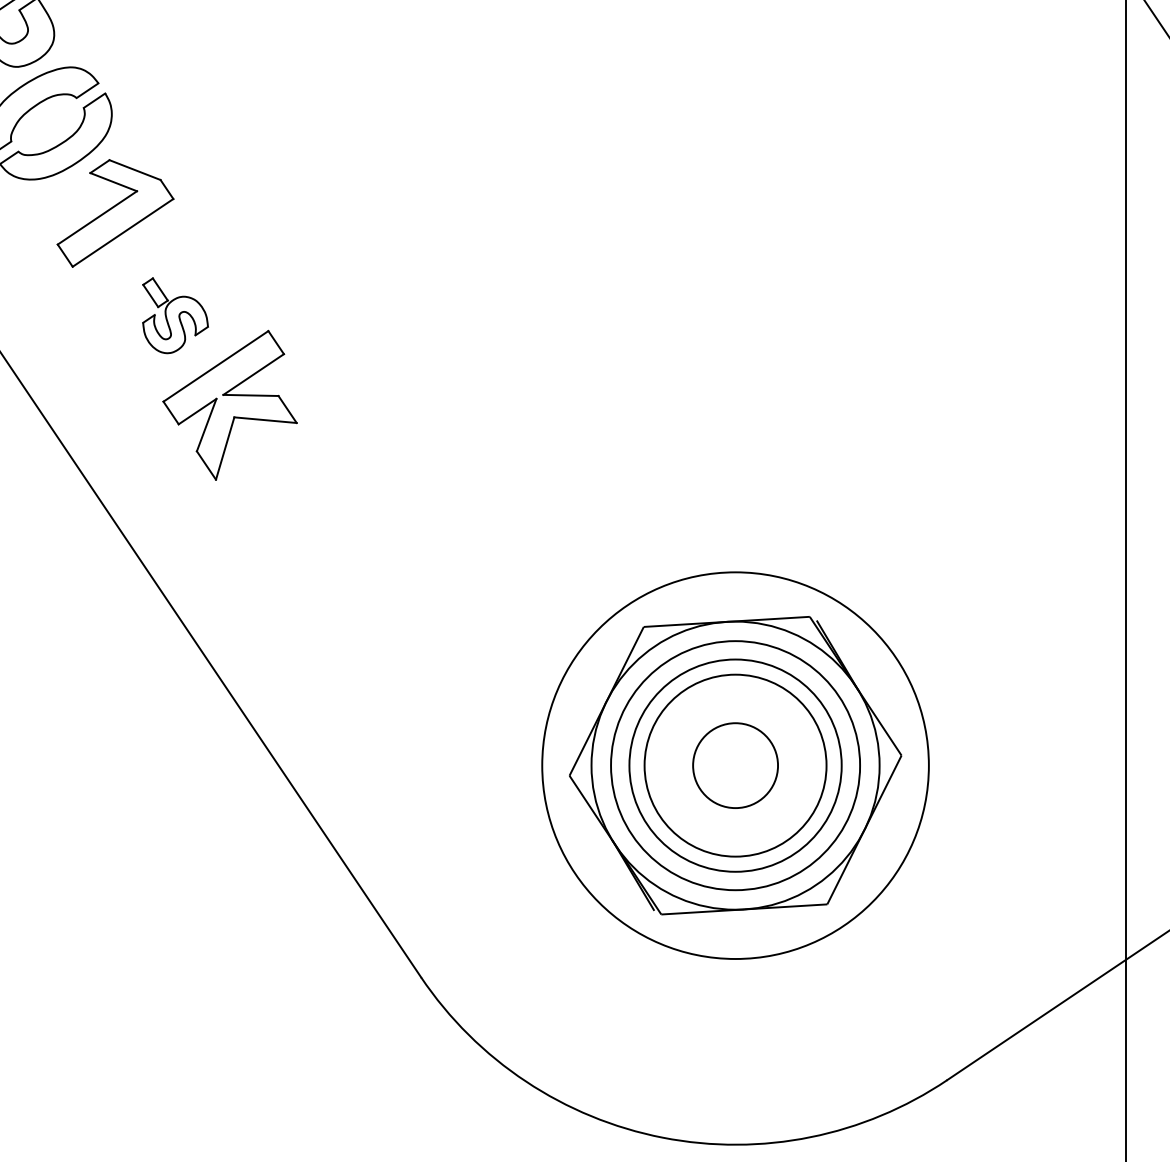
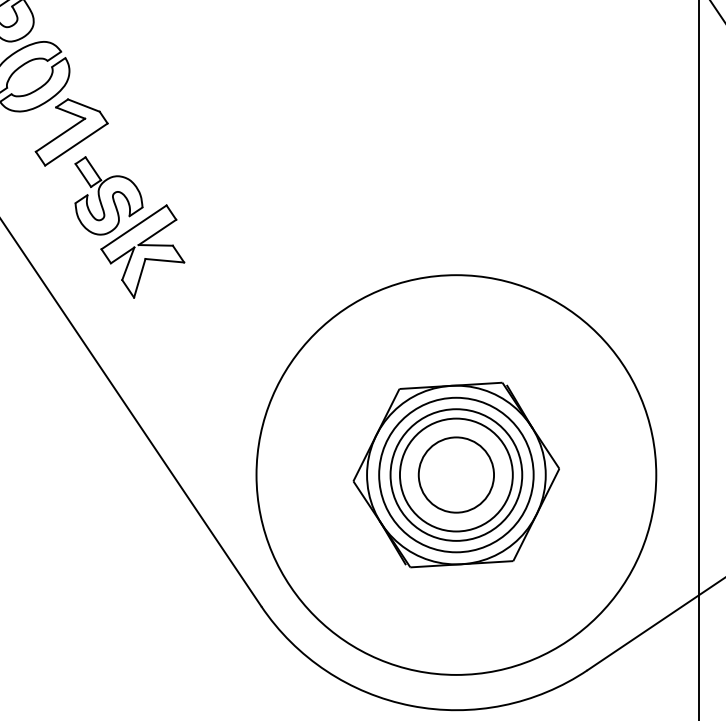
part: (174, 315) -> (108, 195), size x1.67
circle: (735, 764) -> (456, 474), size x1.43
circle: (735, 764) -> (456, 474), size x1.67

